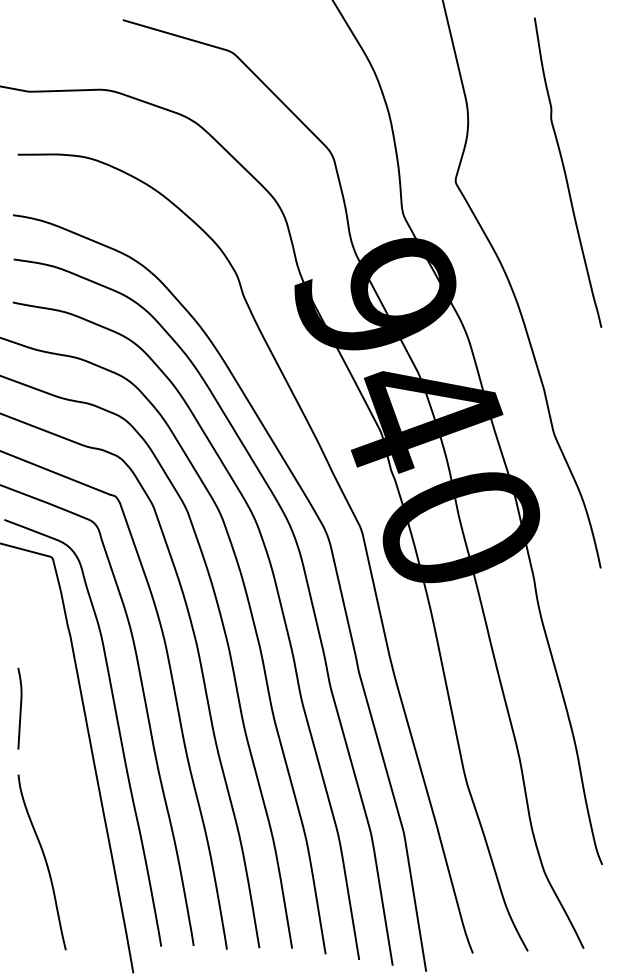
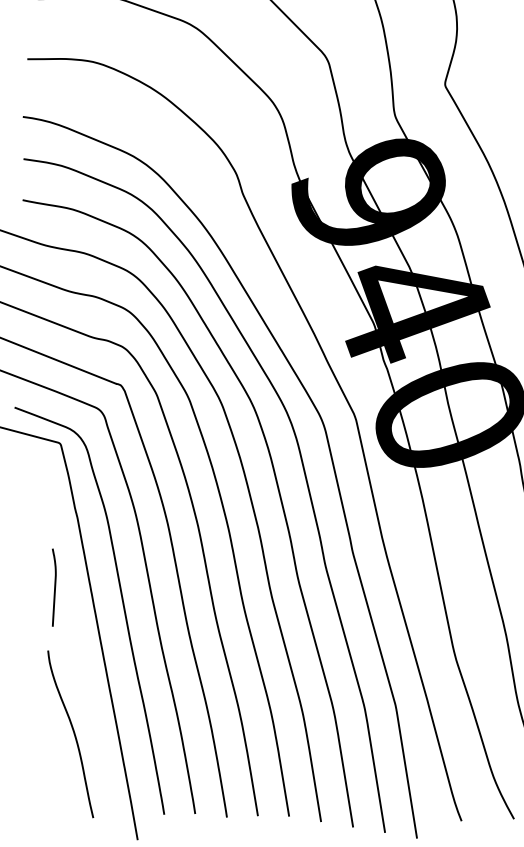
curve: (19, 708) -> (53, 587), moved
curve: (44, 860) -> (72, 732), moved

